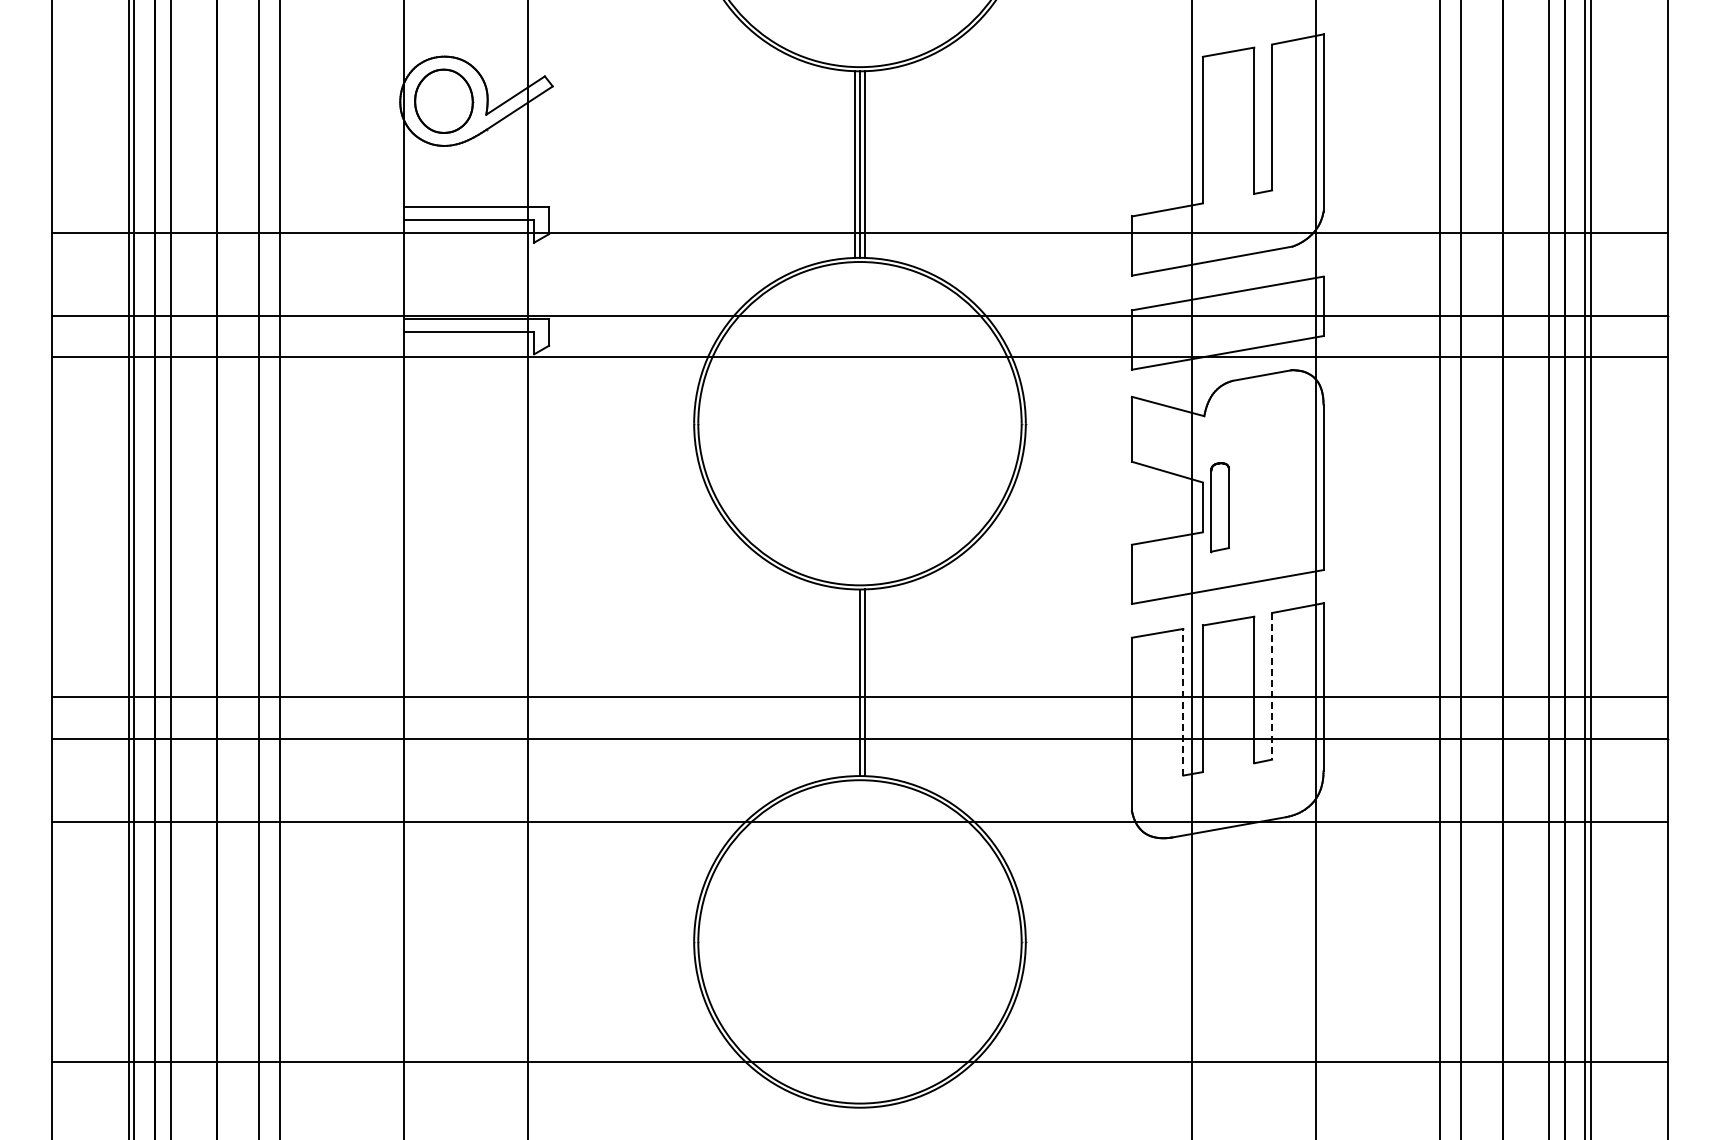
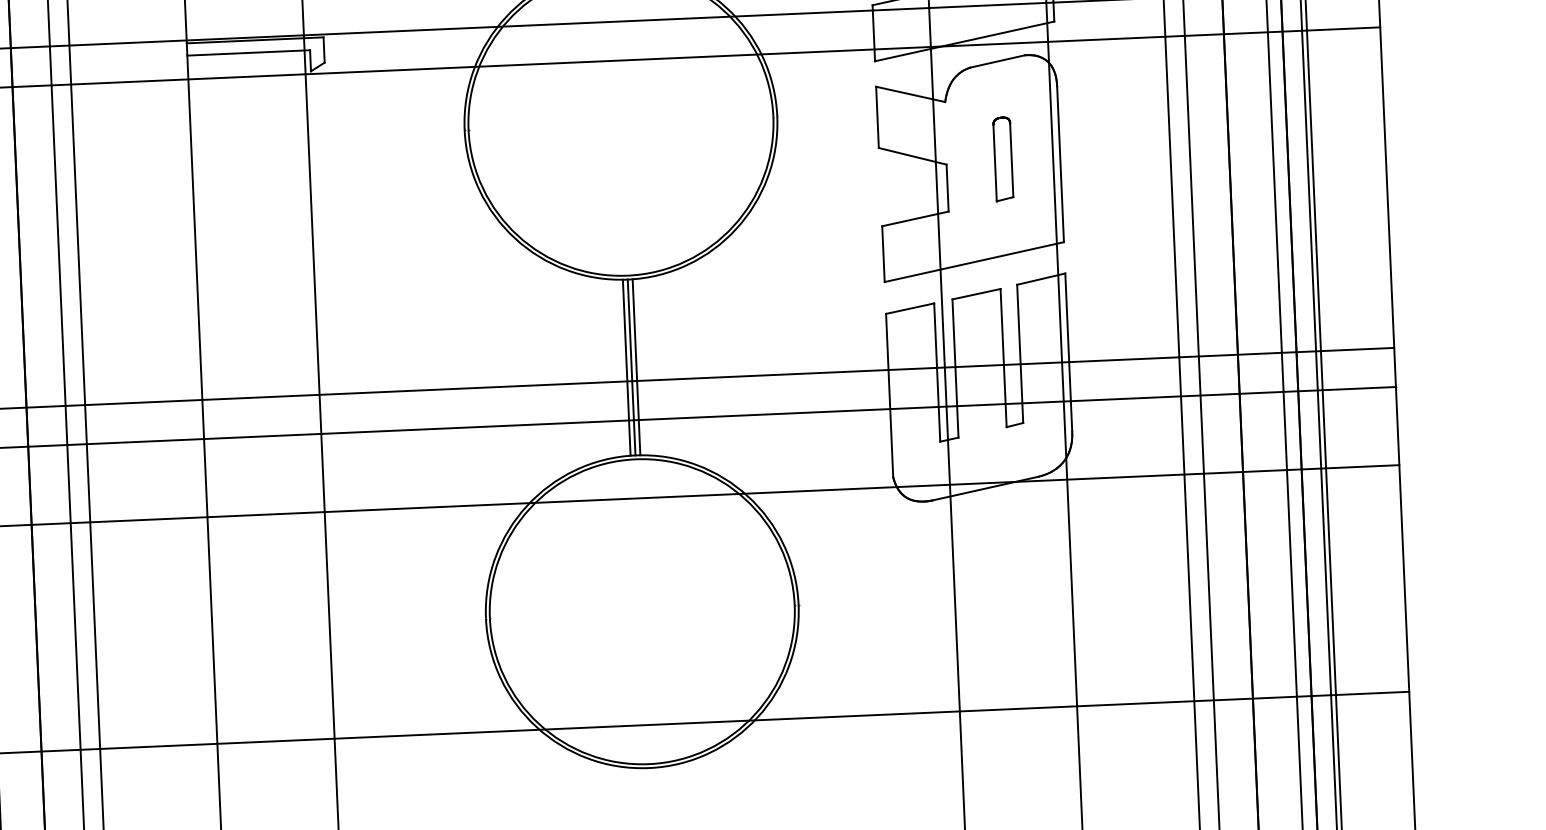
part: (1219, 507) -> (1002, 159), moved
line: (854, 682) -> (626, 367), added
line: (1272, 686) -> (1020, 354), dashed -> solid
line: (1183, 701) -> (937, 371), dashed -> solid

